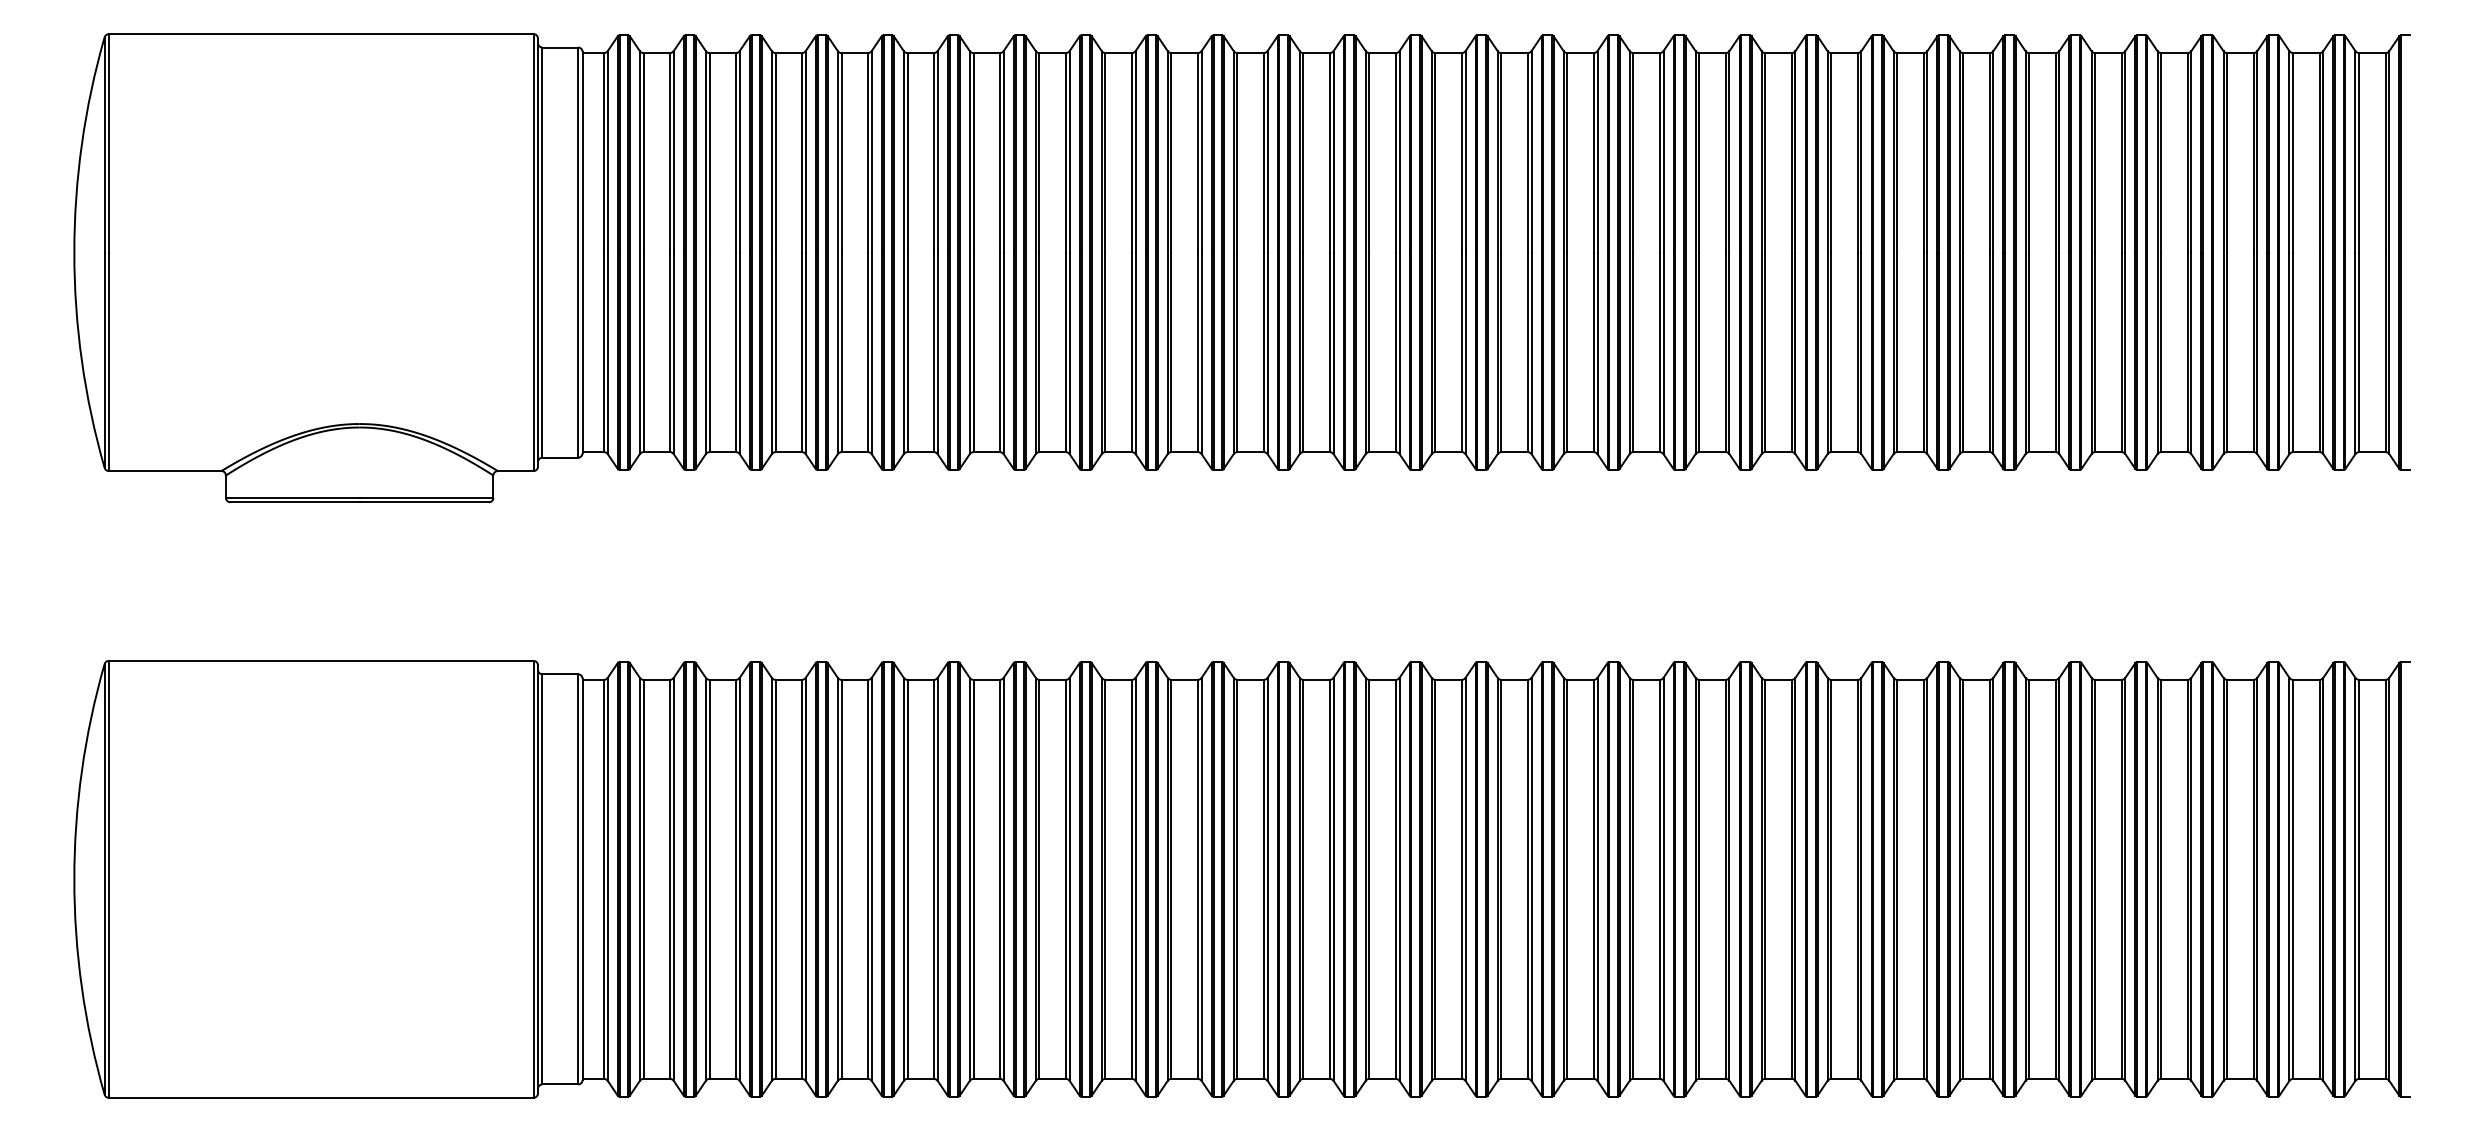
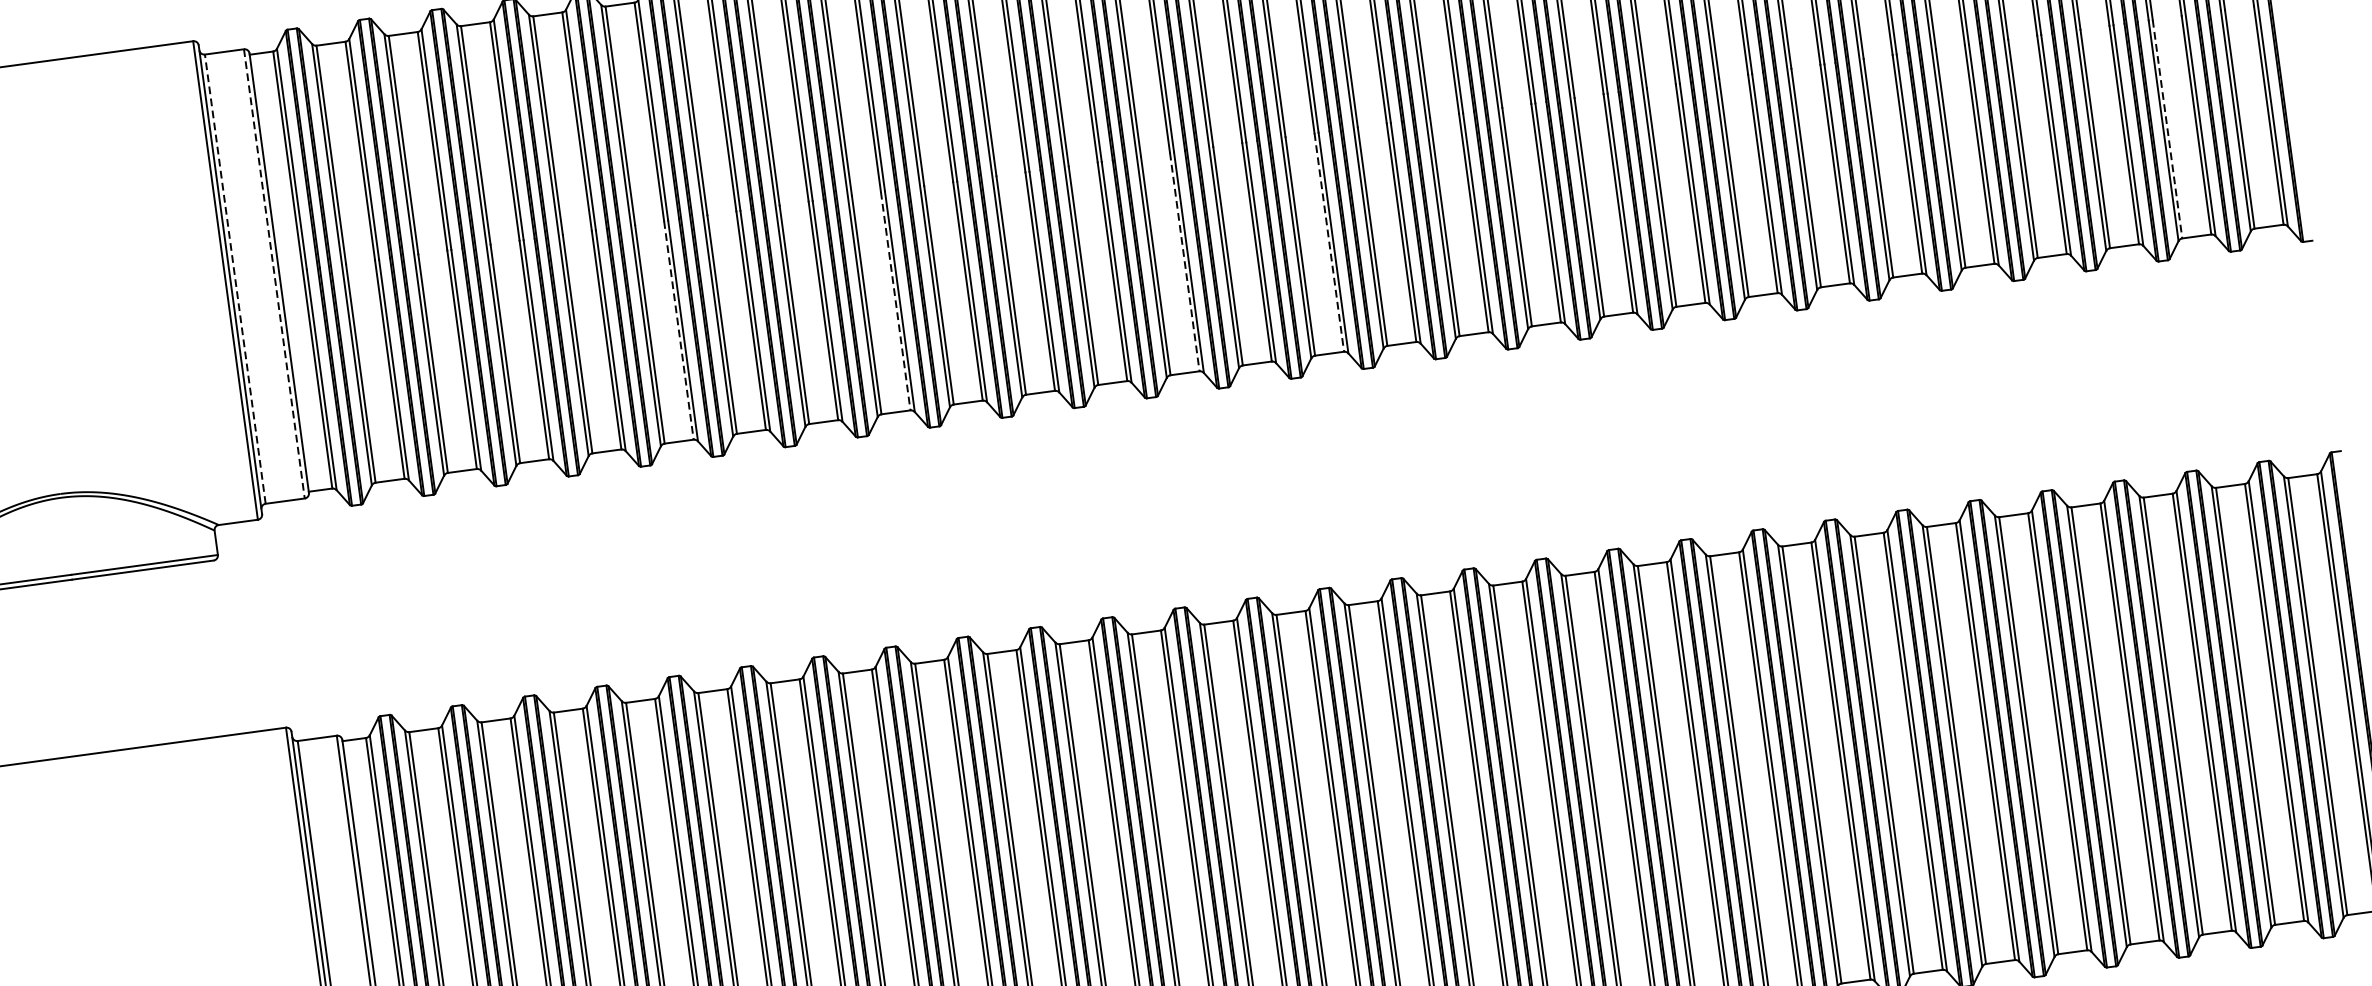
line: (542, 252) -> (235, 279), solid -> dashed
line: (578, 253) -> (274, 274), solid -> dashed
line: (933, 352) -> (678, 330), solid -> dashed
line: (1131, 352) -> (895, 301), solid -> dashed
line: (1395, 352) -> (1184, 262), solid -> dashed
line: (1527, 352) -> (1328, 242), solid -> dashed
line: (2293, 352) -> (2167, 129), solid -> dashed

